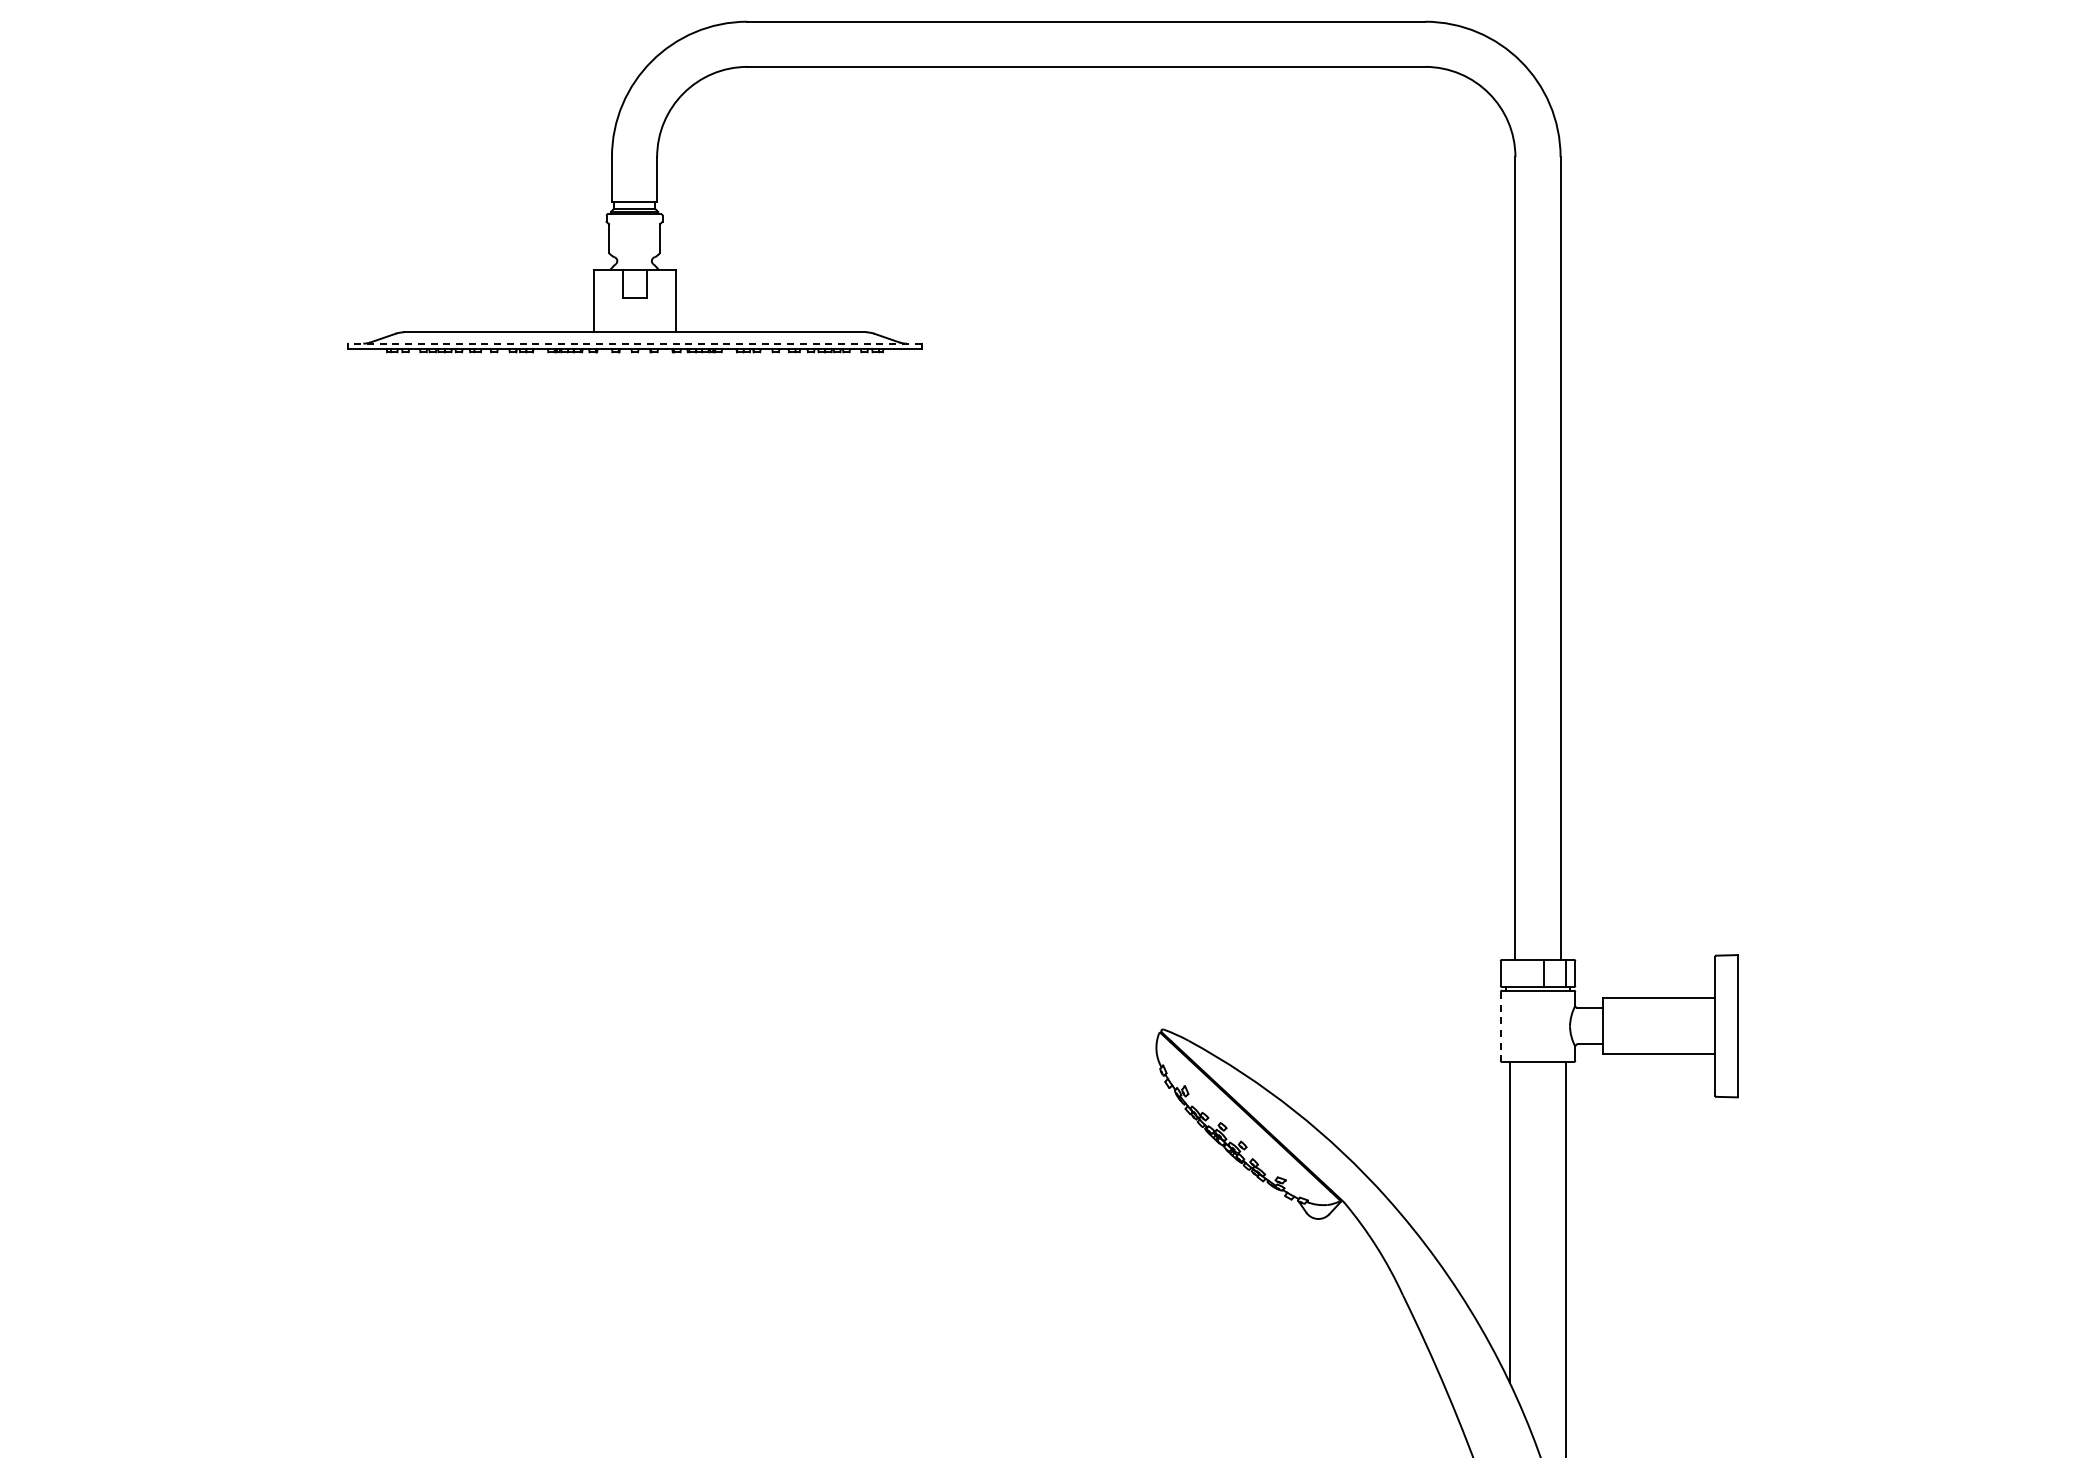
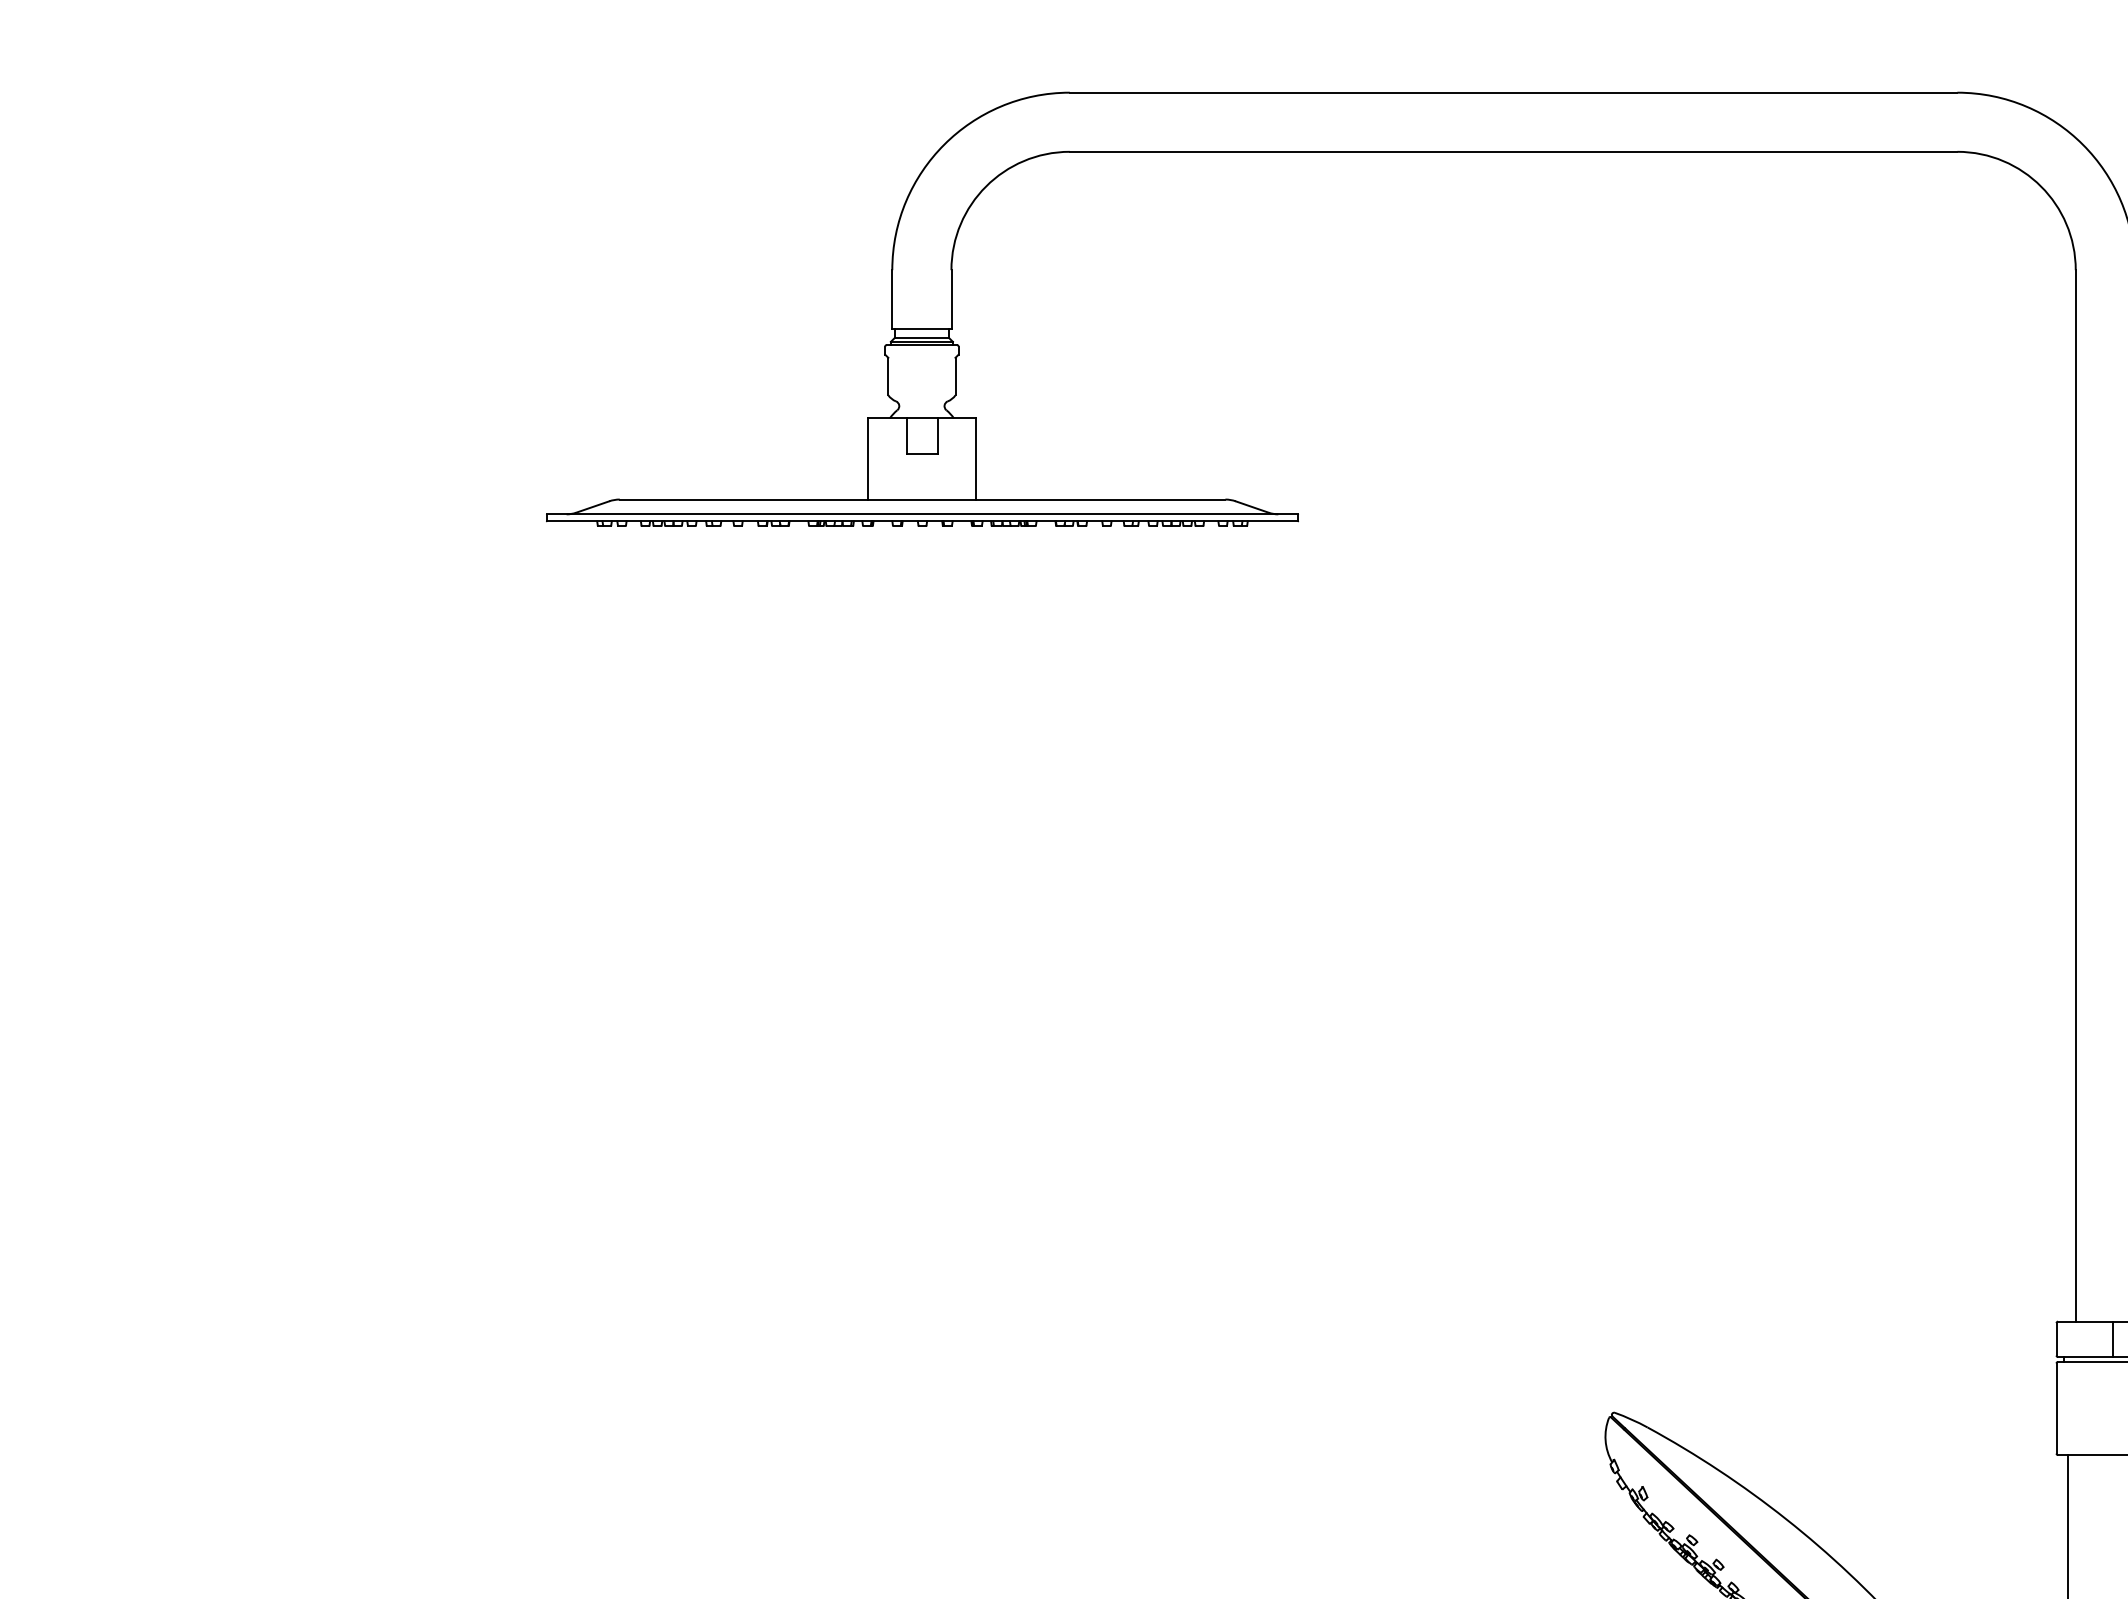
line: (635, 343) -> (923, 514), dashed -> solid
line: (1500, 1026) -> (2056, 1408), dashed -> solid

